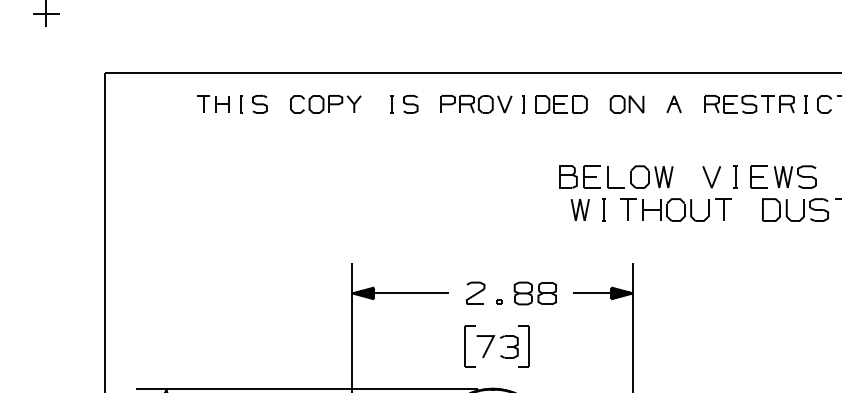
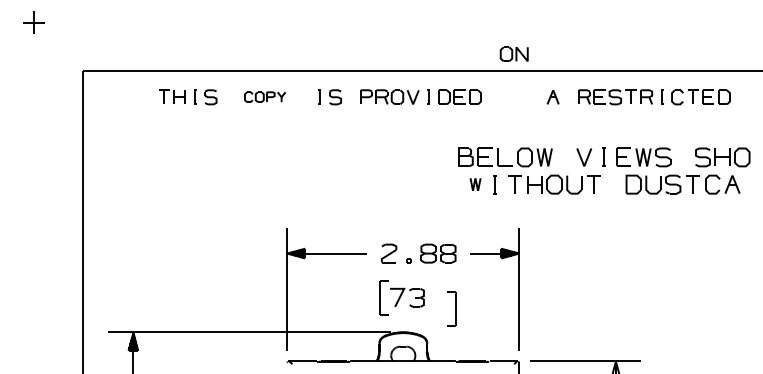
part: (324, 103) -> (264, 96), size x0.7
part: (626, 103) -> (513, 53), moved
part: (580, 209) -> (475, 184), size x0.7
part: (524, 346) -> (451, 308), moved

